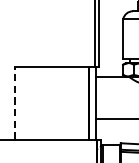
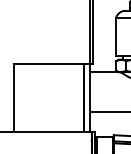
line: (14, 103) -> (13, 97), dashed -> solid

